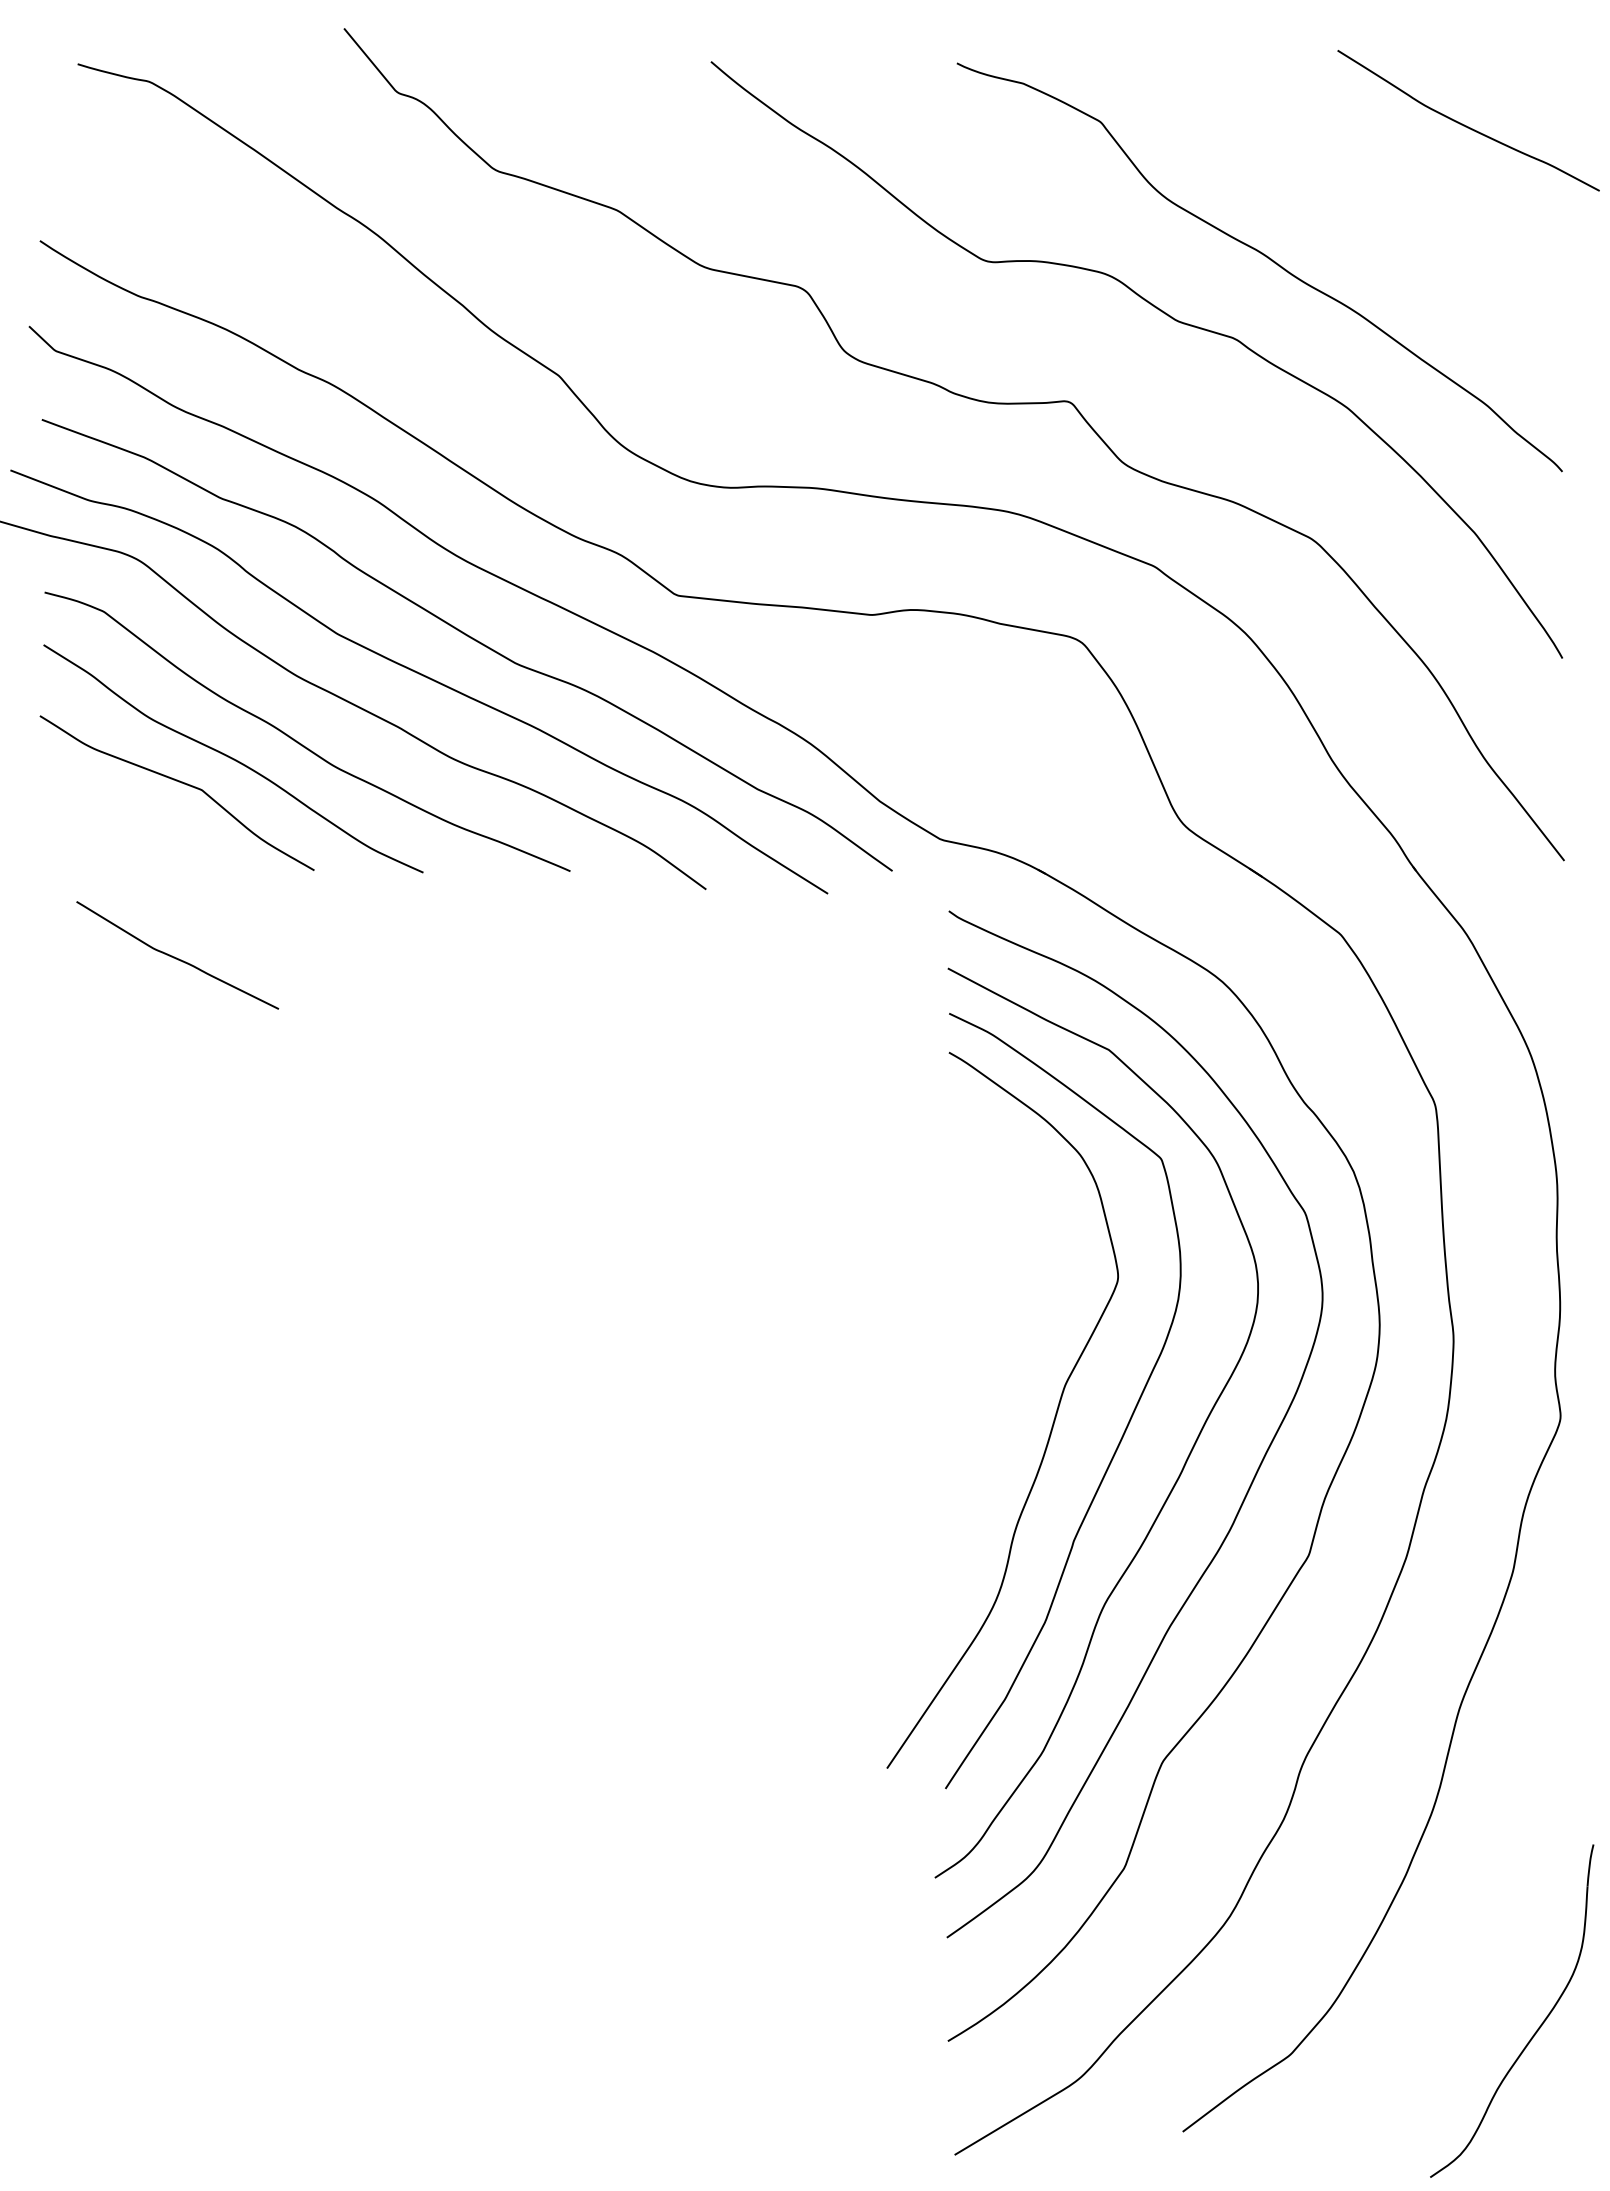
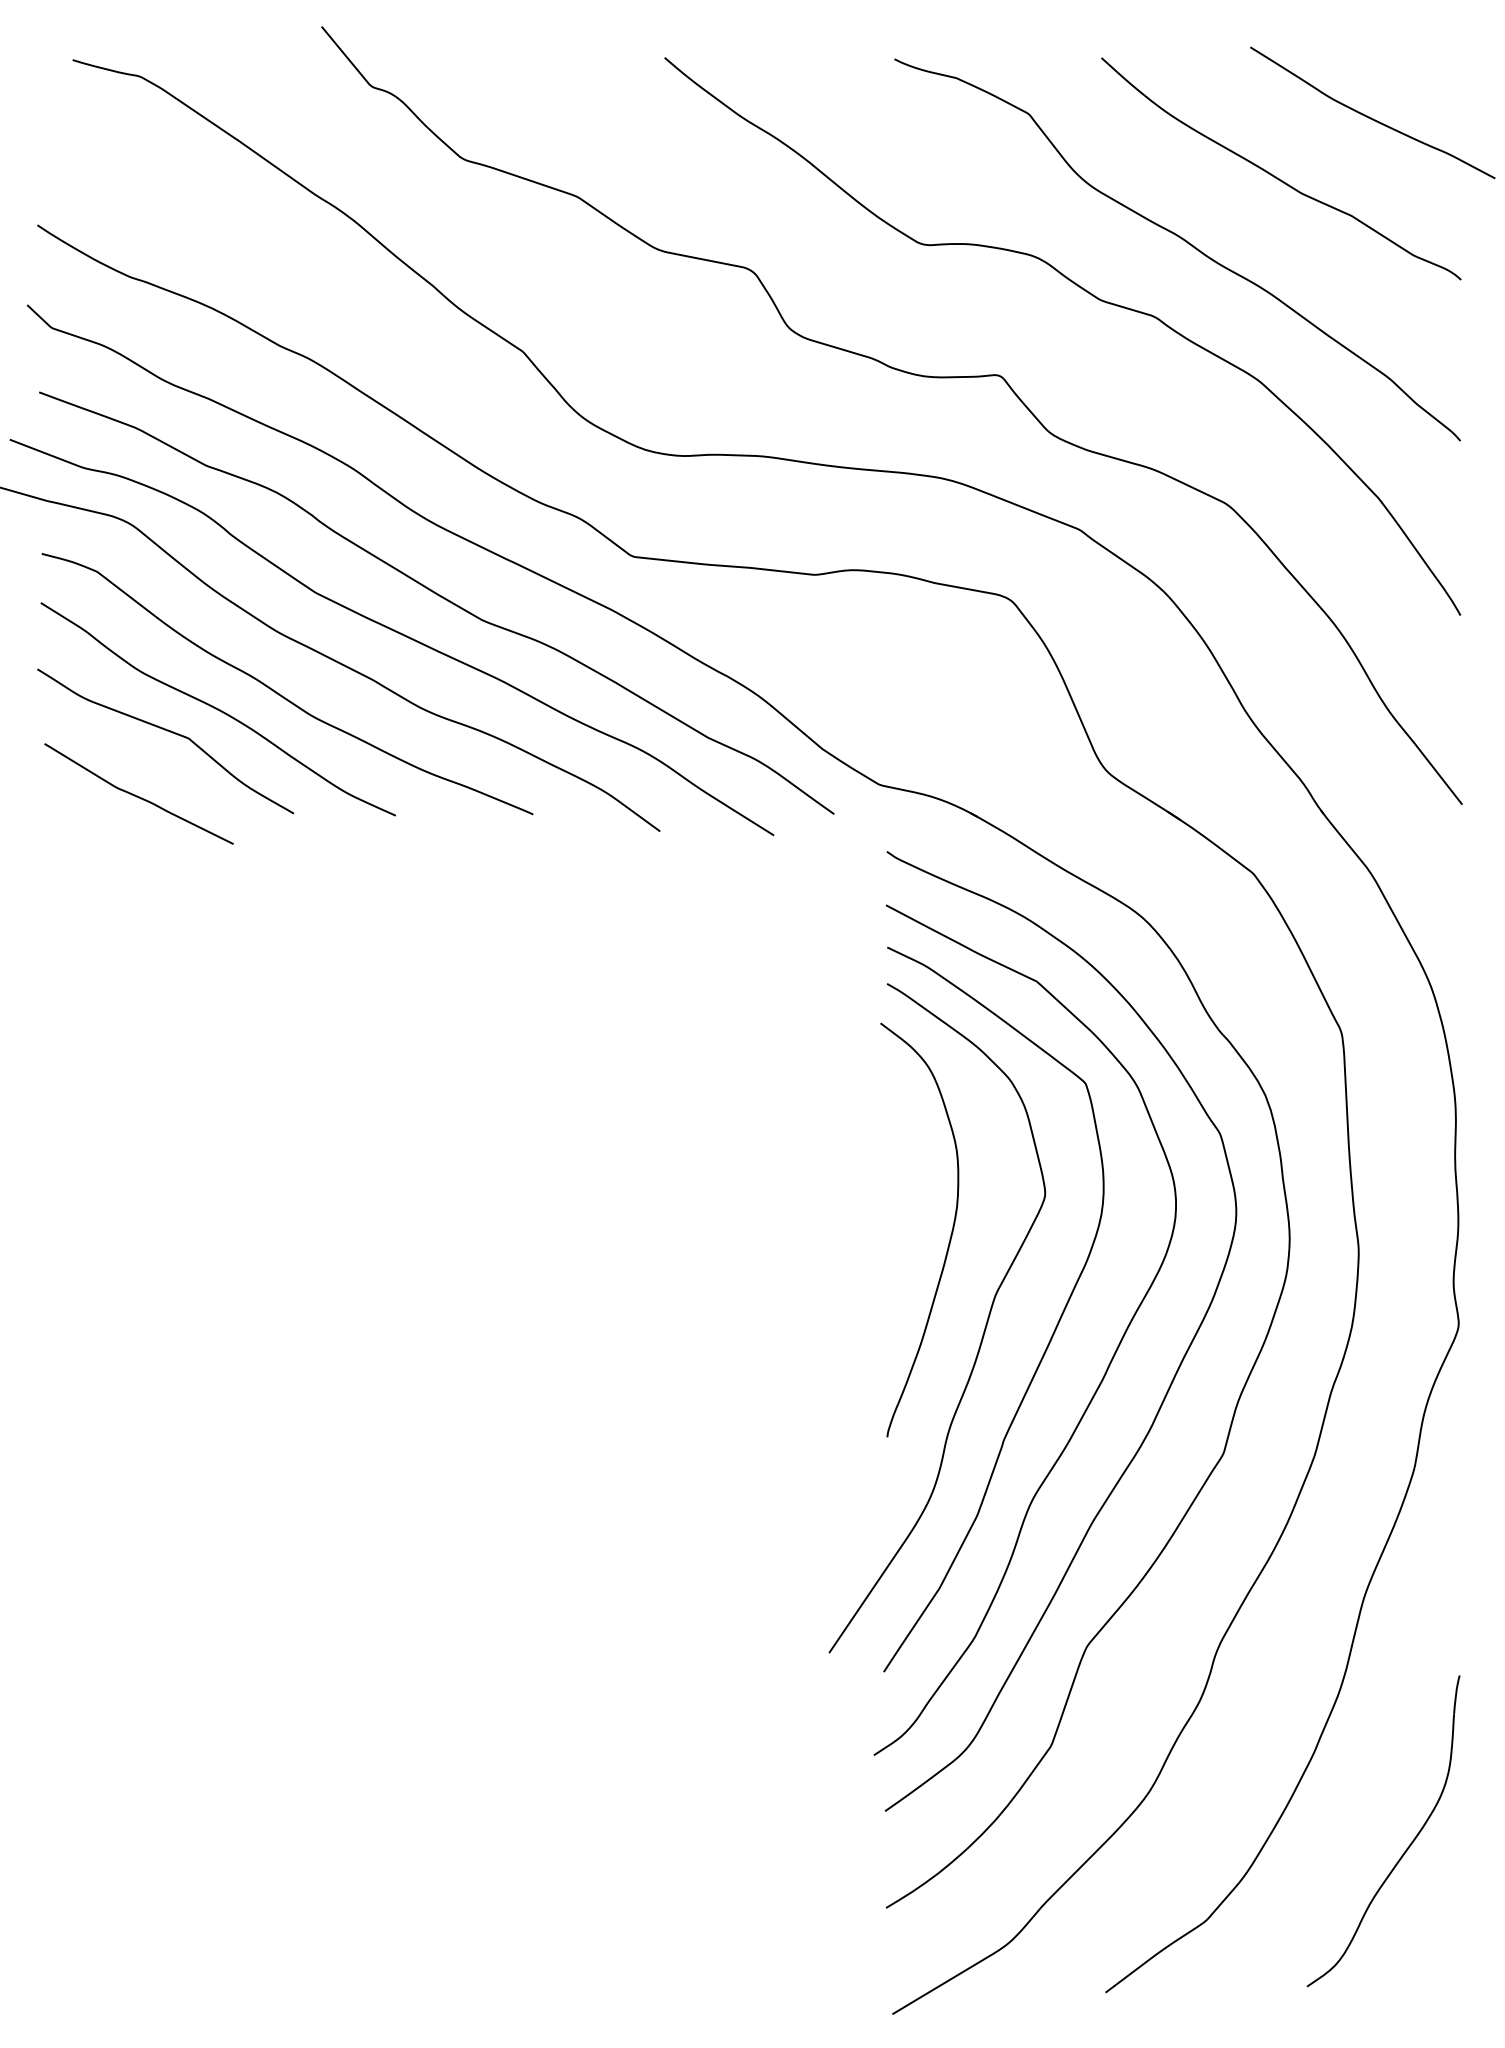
curve: (1366, 189) -> (1277, 177), added
curve: (176, 957) -> (137, 795), moved
curve: (1016, 1322) -> (950, 1236), added
part: (1537, 2028) -> (1407, 1847), moved

